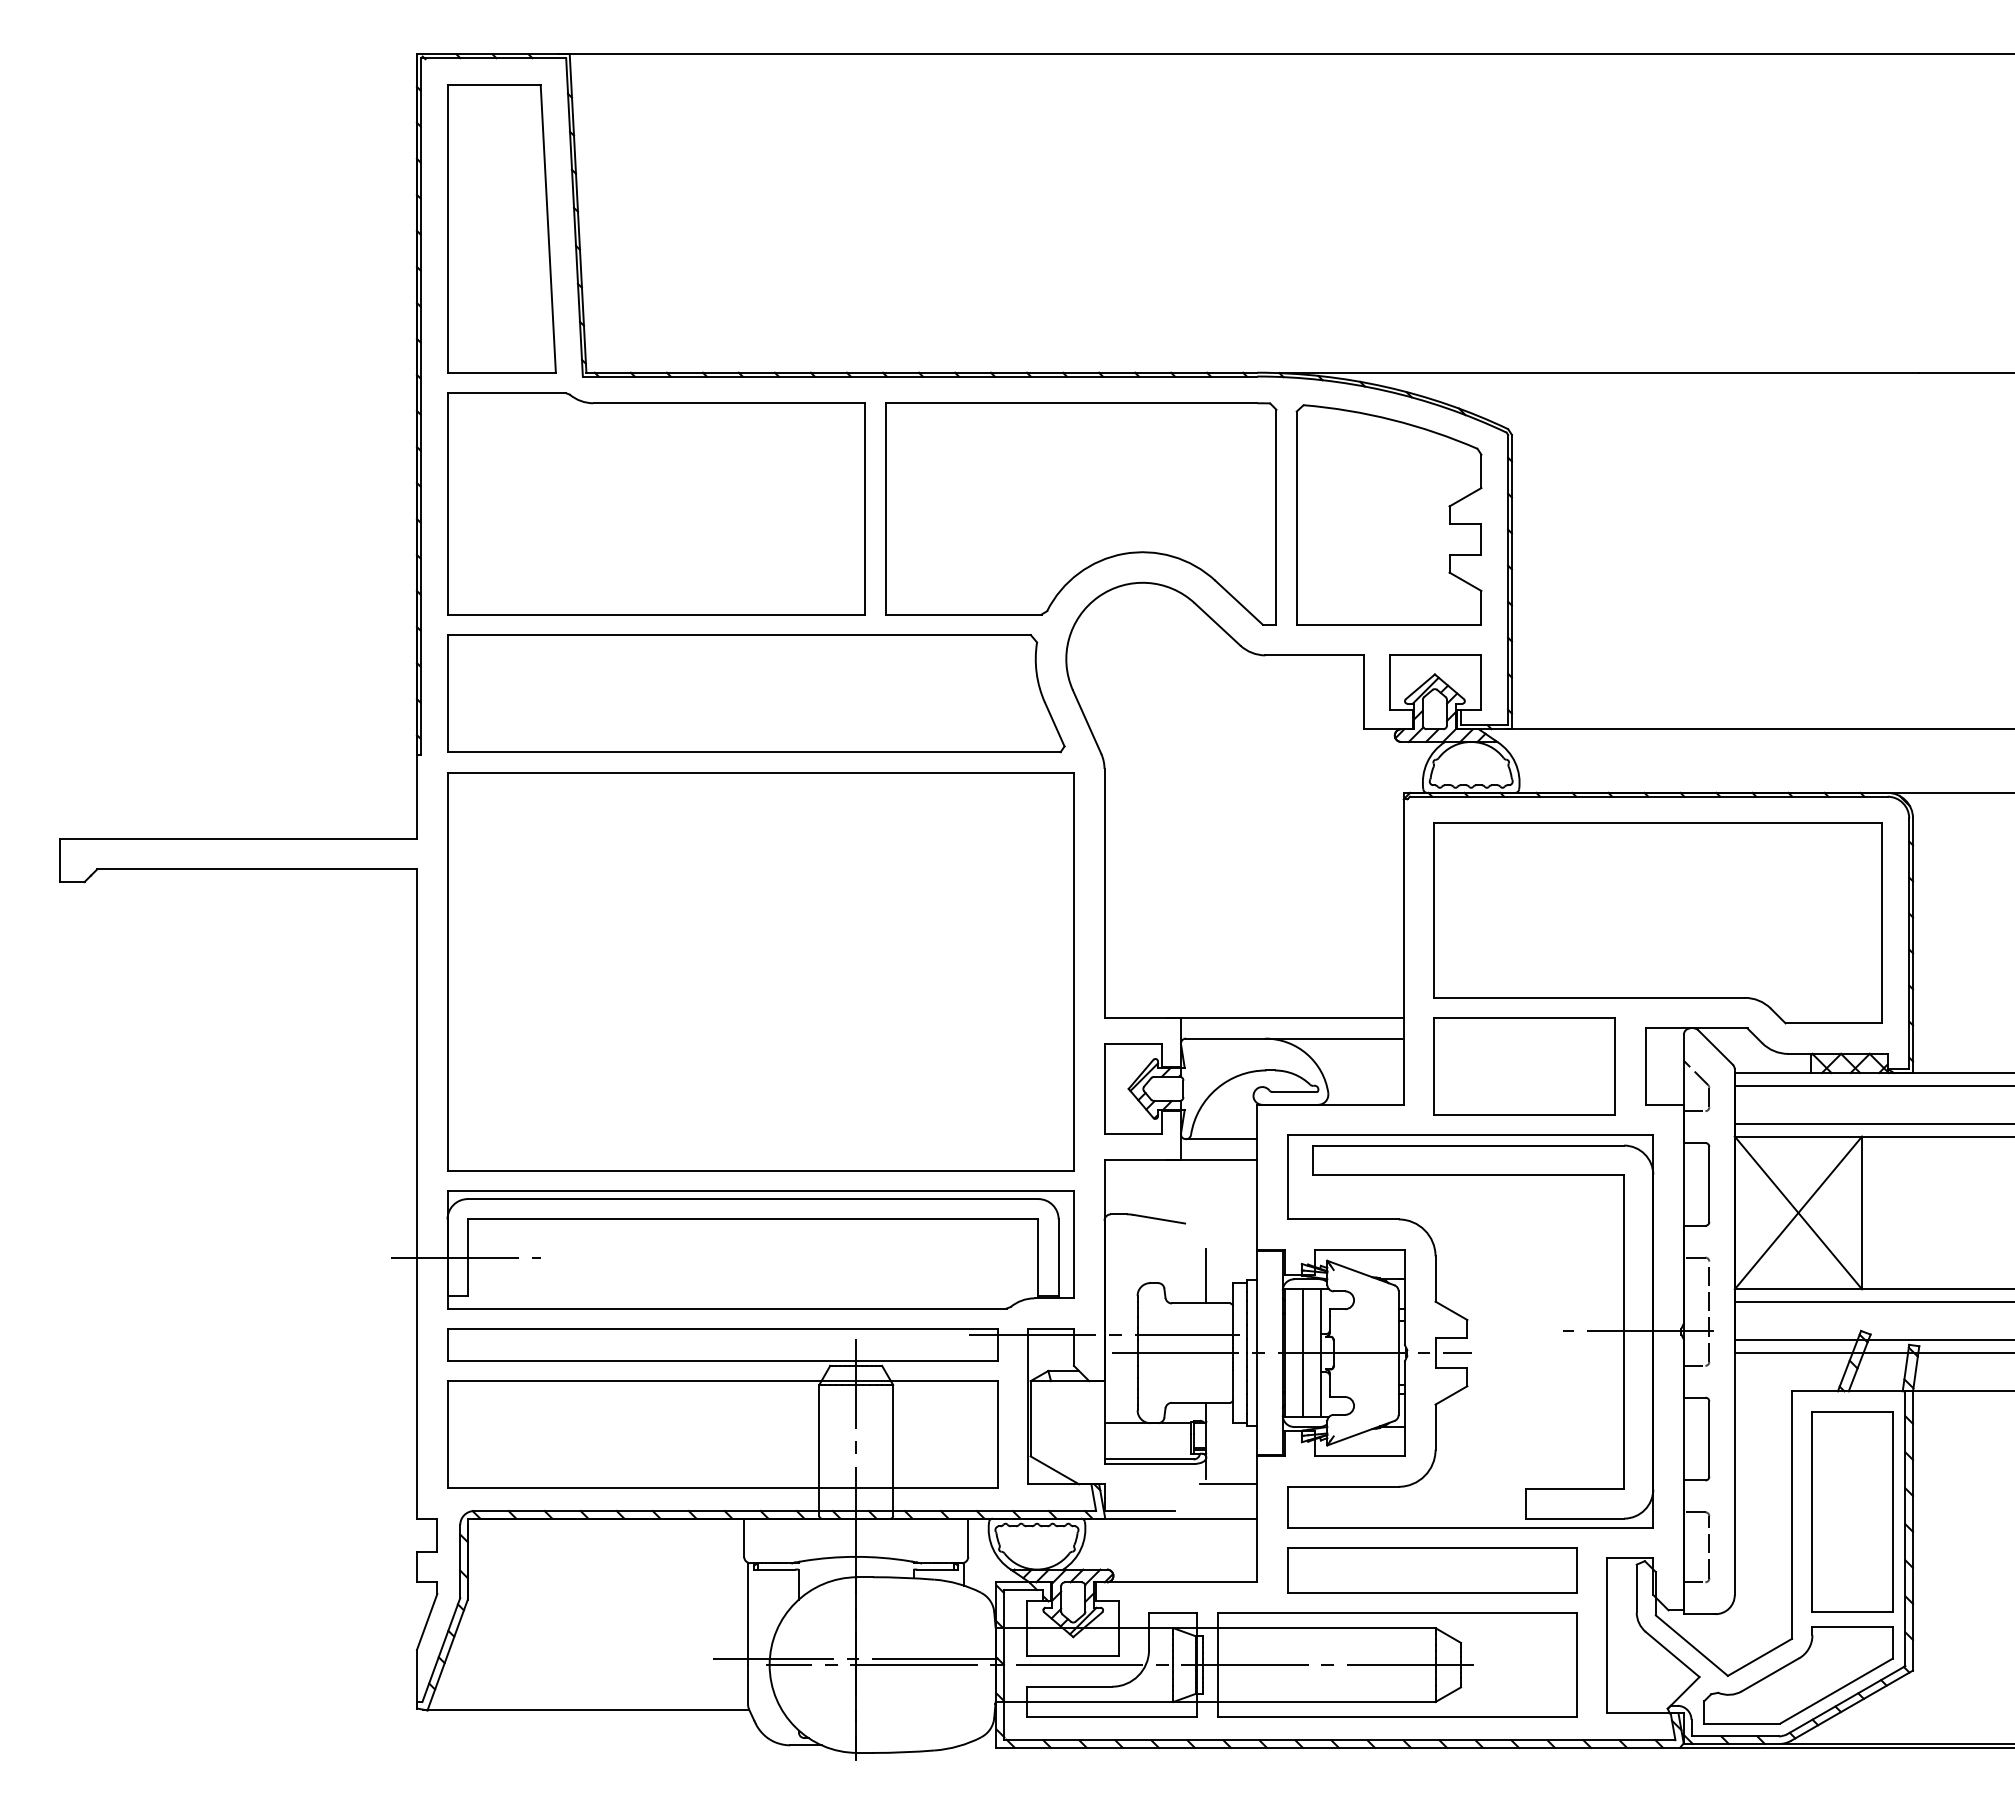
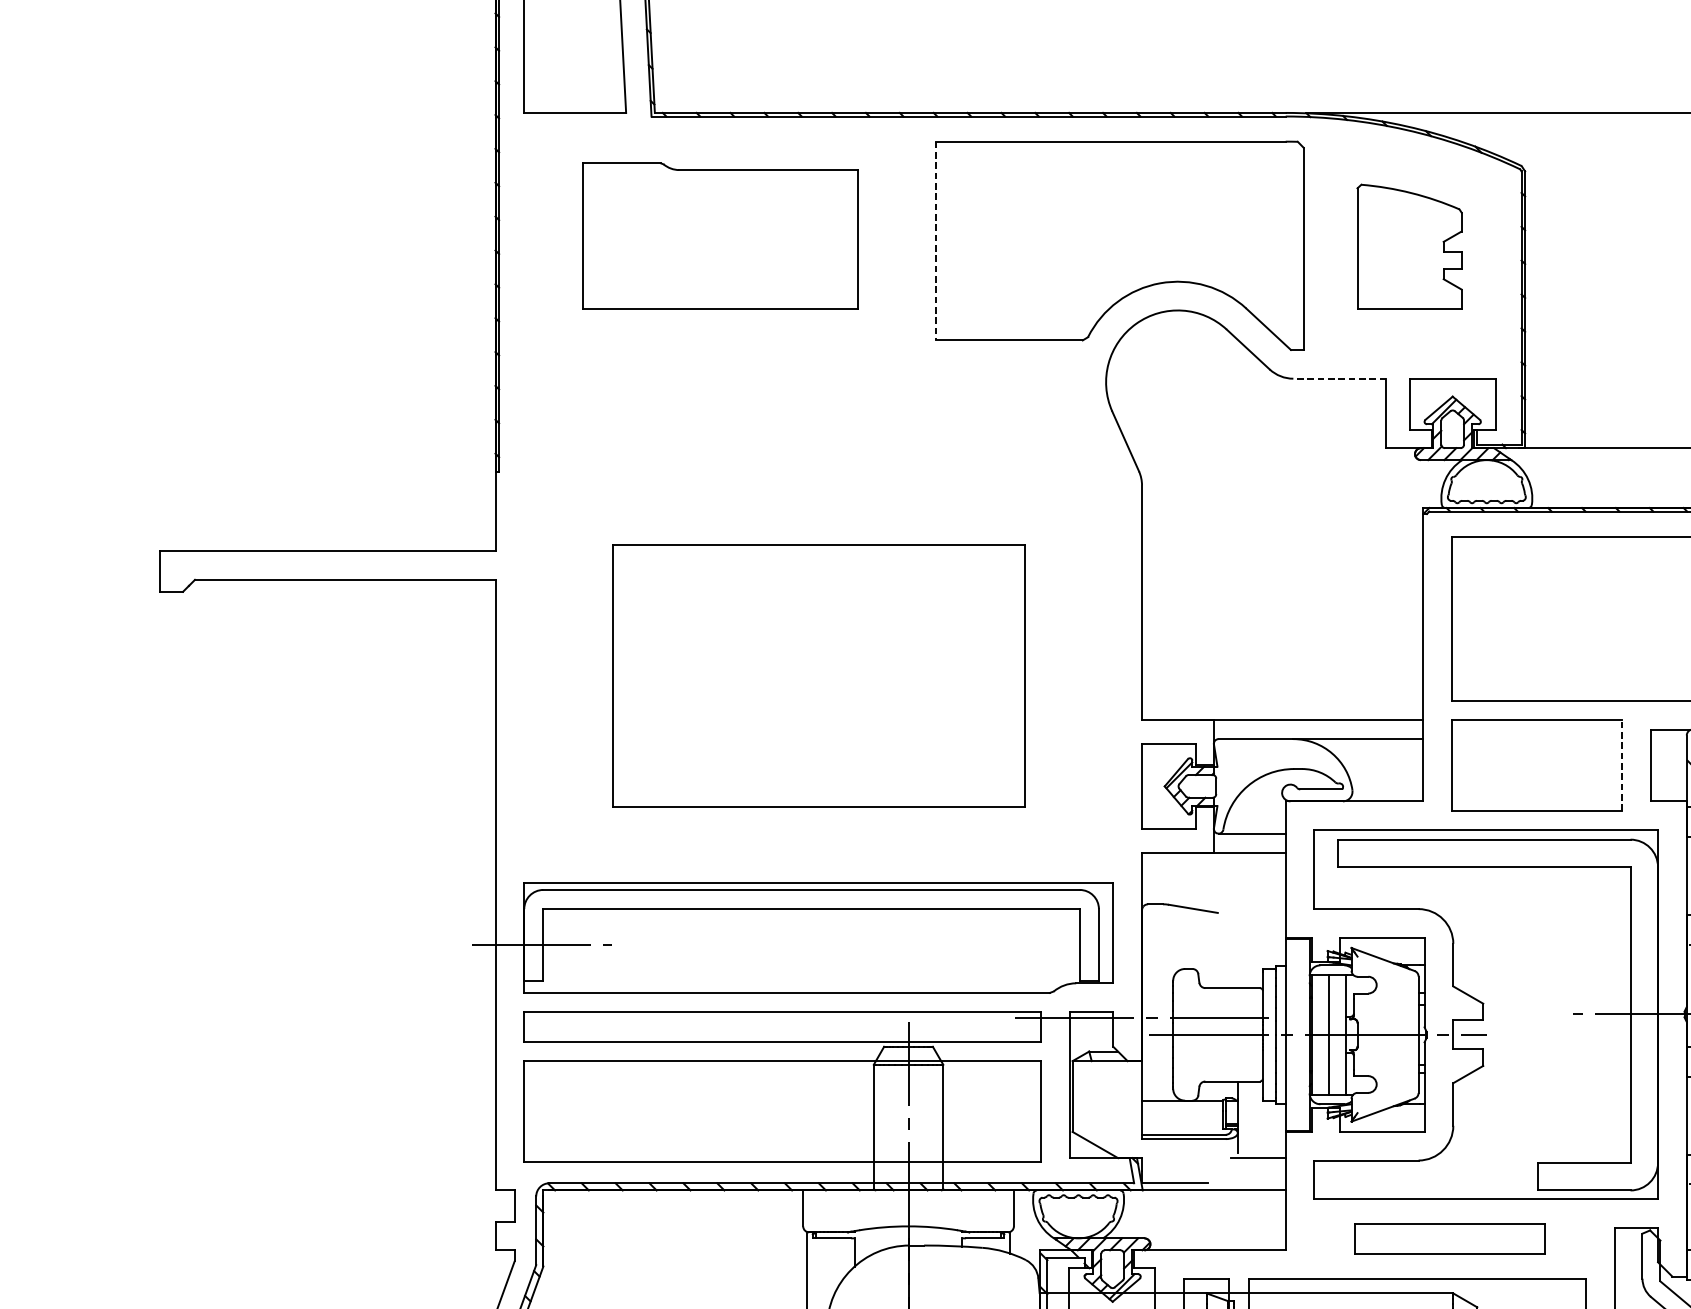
part: (656, 503) -> (720, 235), size x0.7
line: (885, 508) -> (936, 240), solid -> dashed
part: (1388, 514) -> (1409, 246), size x0.6
line: (1314, 655) -> (1339, 378), solid -> dashed
part: (756, 693) -> (814, 414), removed
part: (760, 971) -> (818, 675), size x0.7
line: (1615, 1066) -> (1622, 765), solid -> dashed
line: (1206, 1275) -> (1237, 961), removed
part: (1432, 1570) -> (1450, 1239), size x0.7

